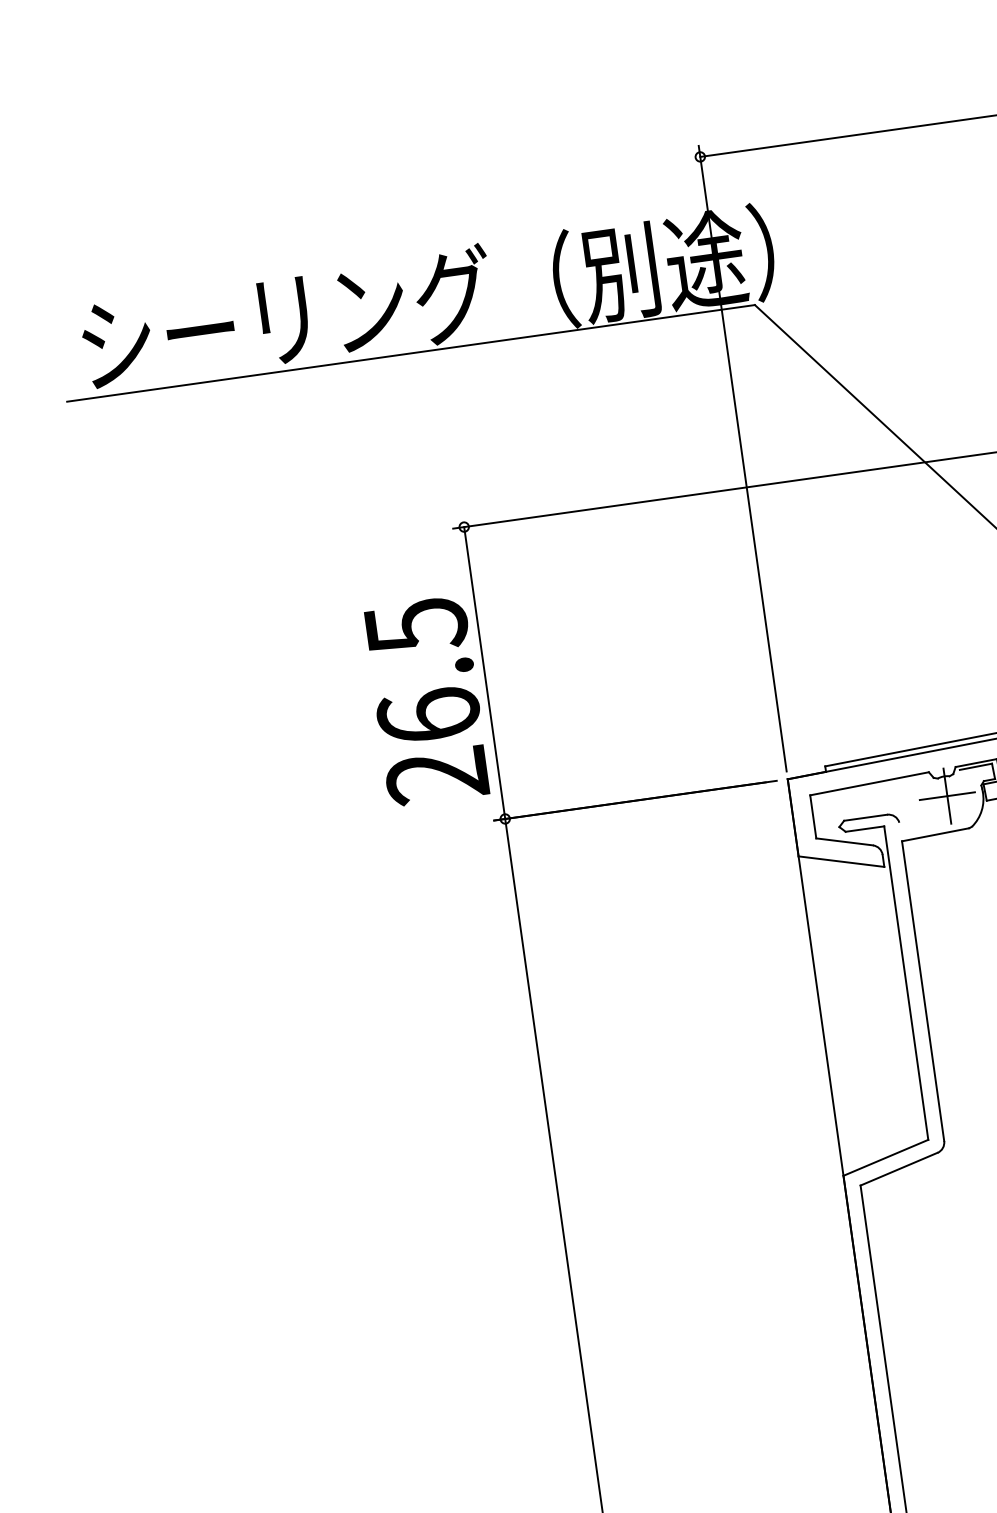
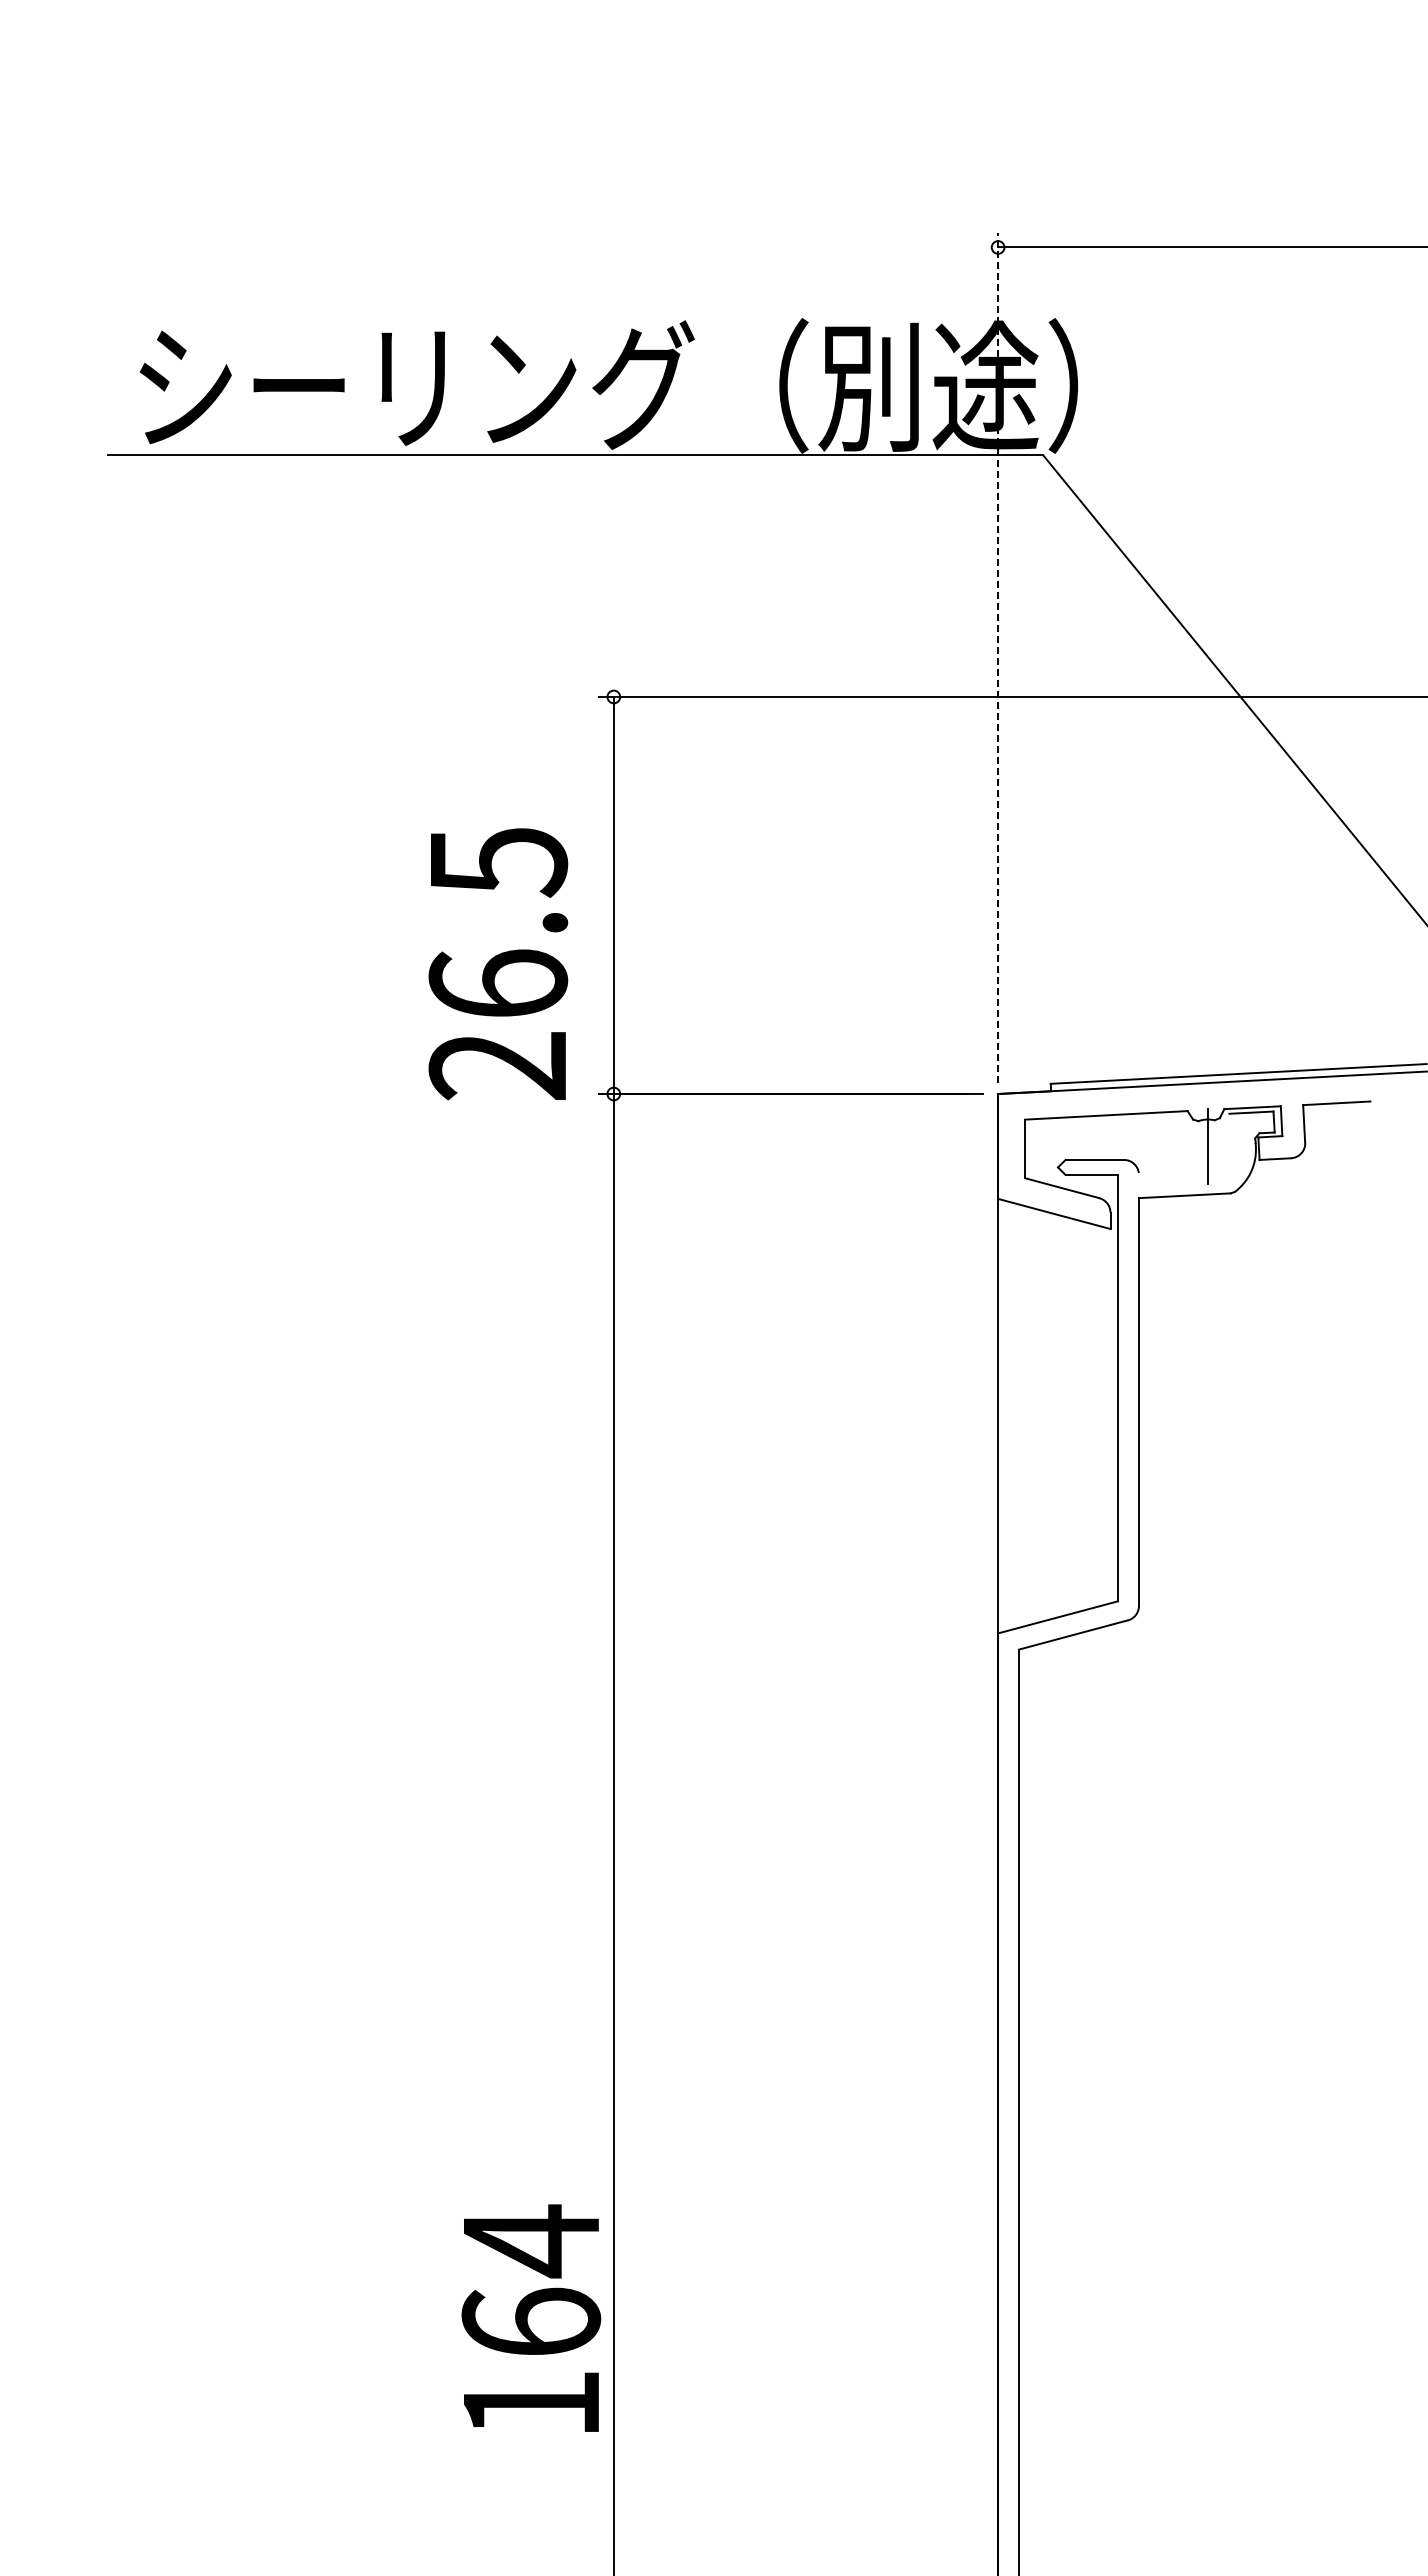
line: (742, 458) -> (998, 657), solid -> dashed
text: (426, 701) -> (498, 964), moved
line: (947, 796) -> (1207, 1146), removed

